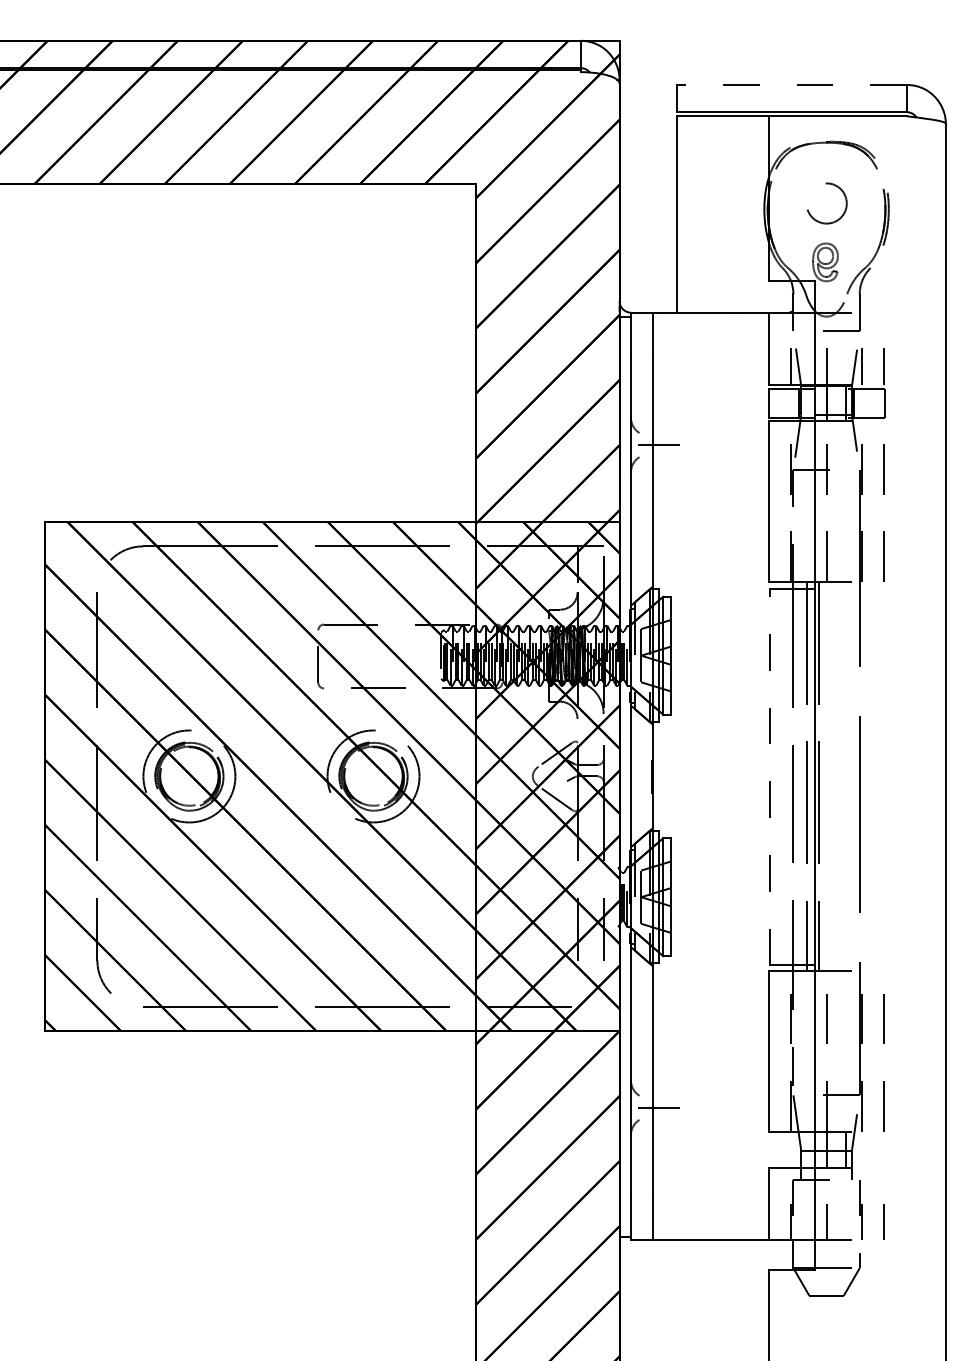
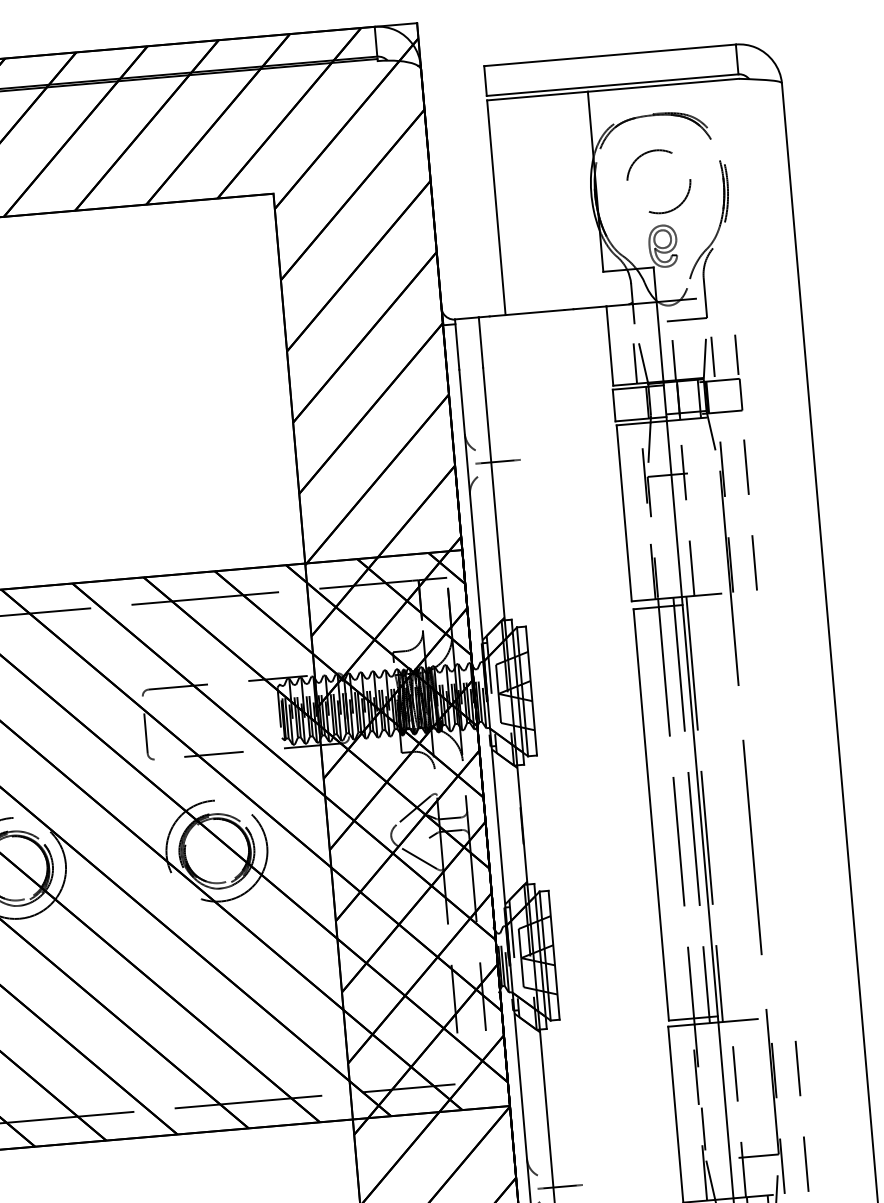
line: (791, 85) -> (609, 55), dashed -> solid
circle: (826, 203) -> (658, 181), size x1.43
line: (770, 777) -> (651, 815), dashed -> solid

